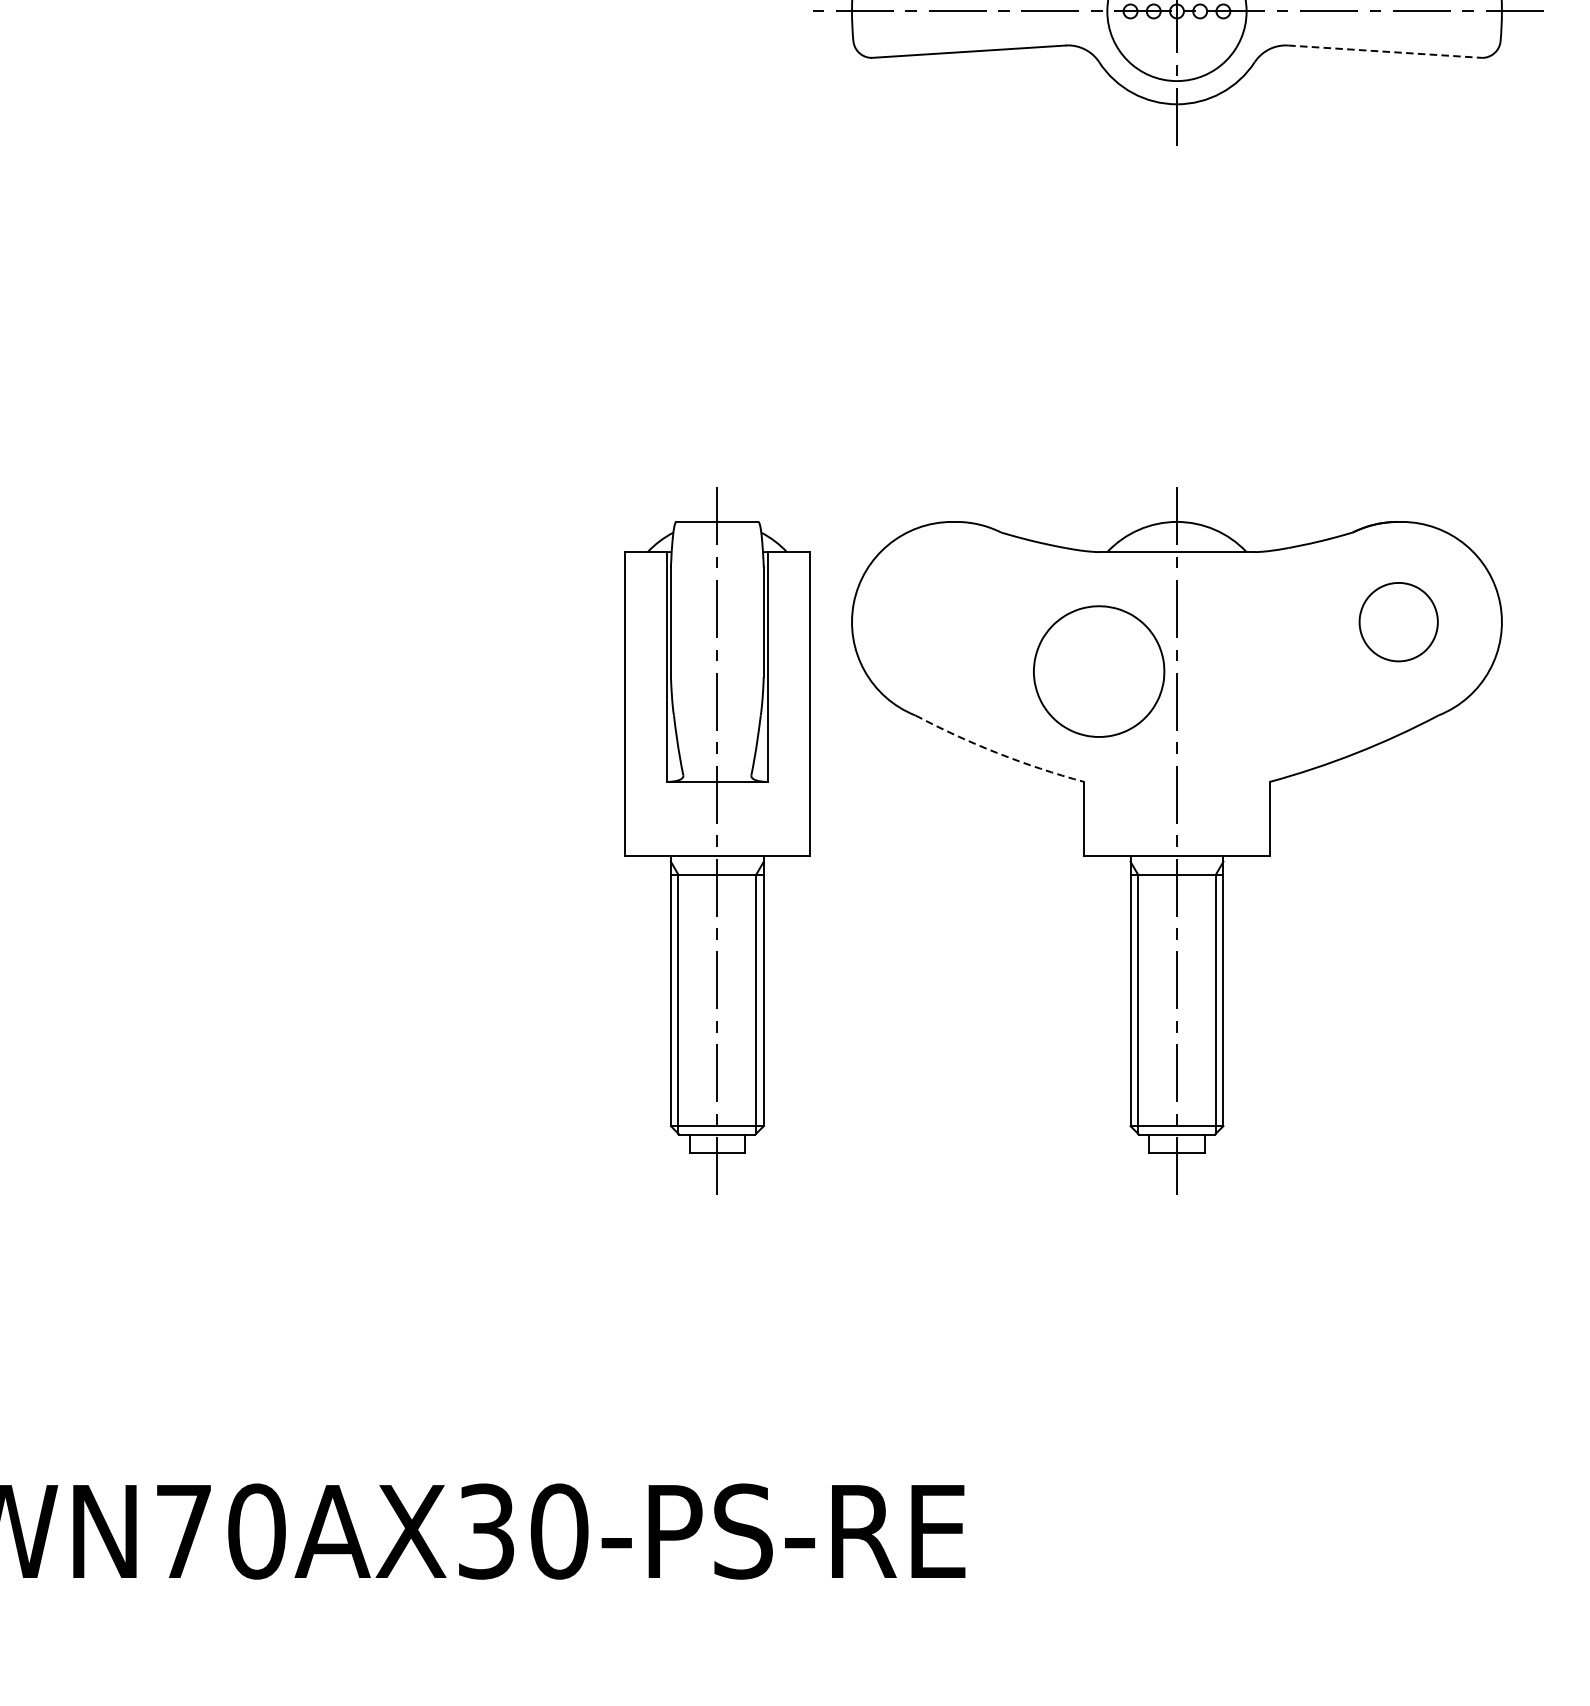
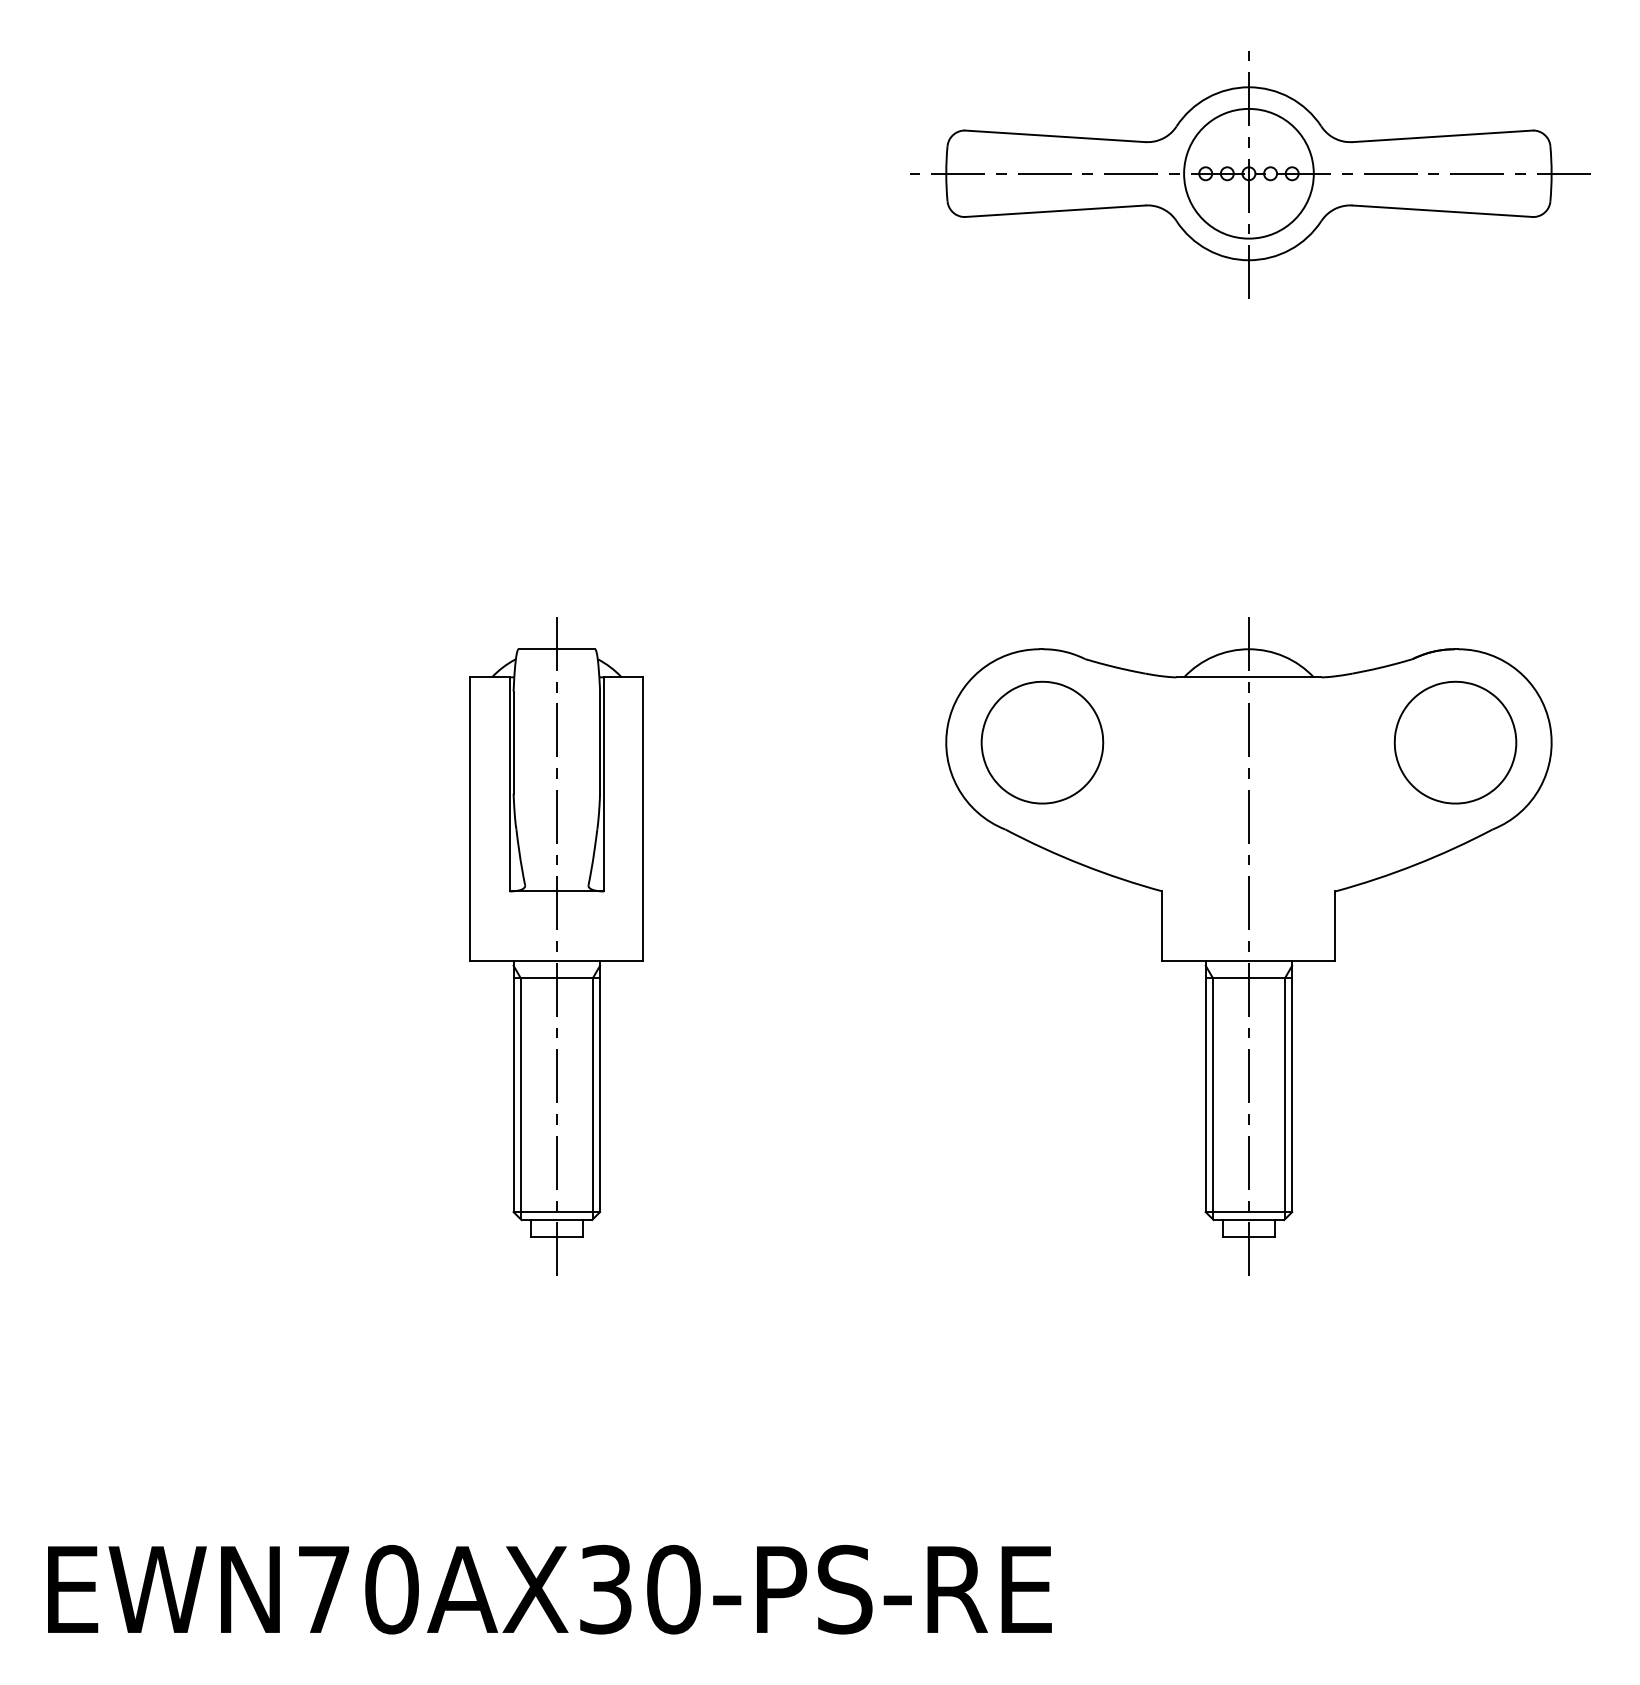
line: (1384, 51) -> (1442, 211), dashed -> solid
part: (1398, 622) -> (1455, 742), size x1.67
part: (1099, 671) -> (1042, 742), moved
arc: (998, 753) -> (1082, 864), dashed -> solid
part: (716, 841) -> (556, 946), moved

